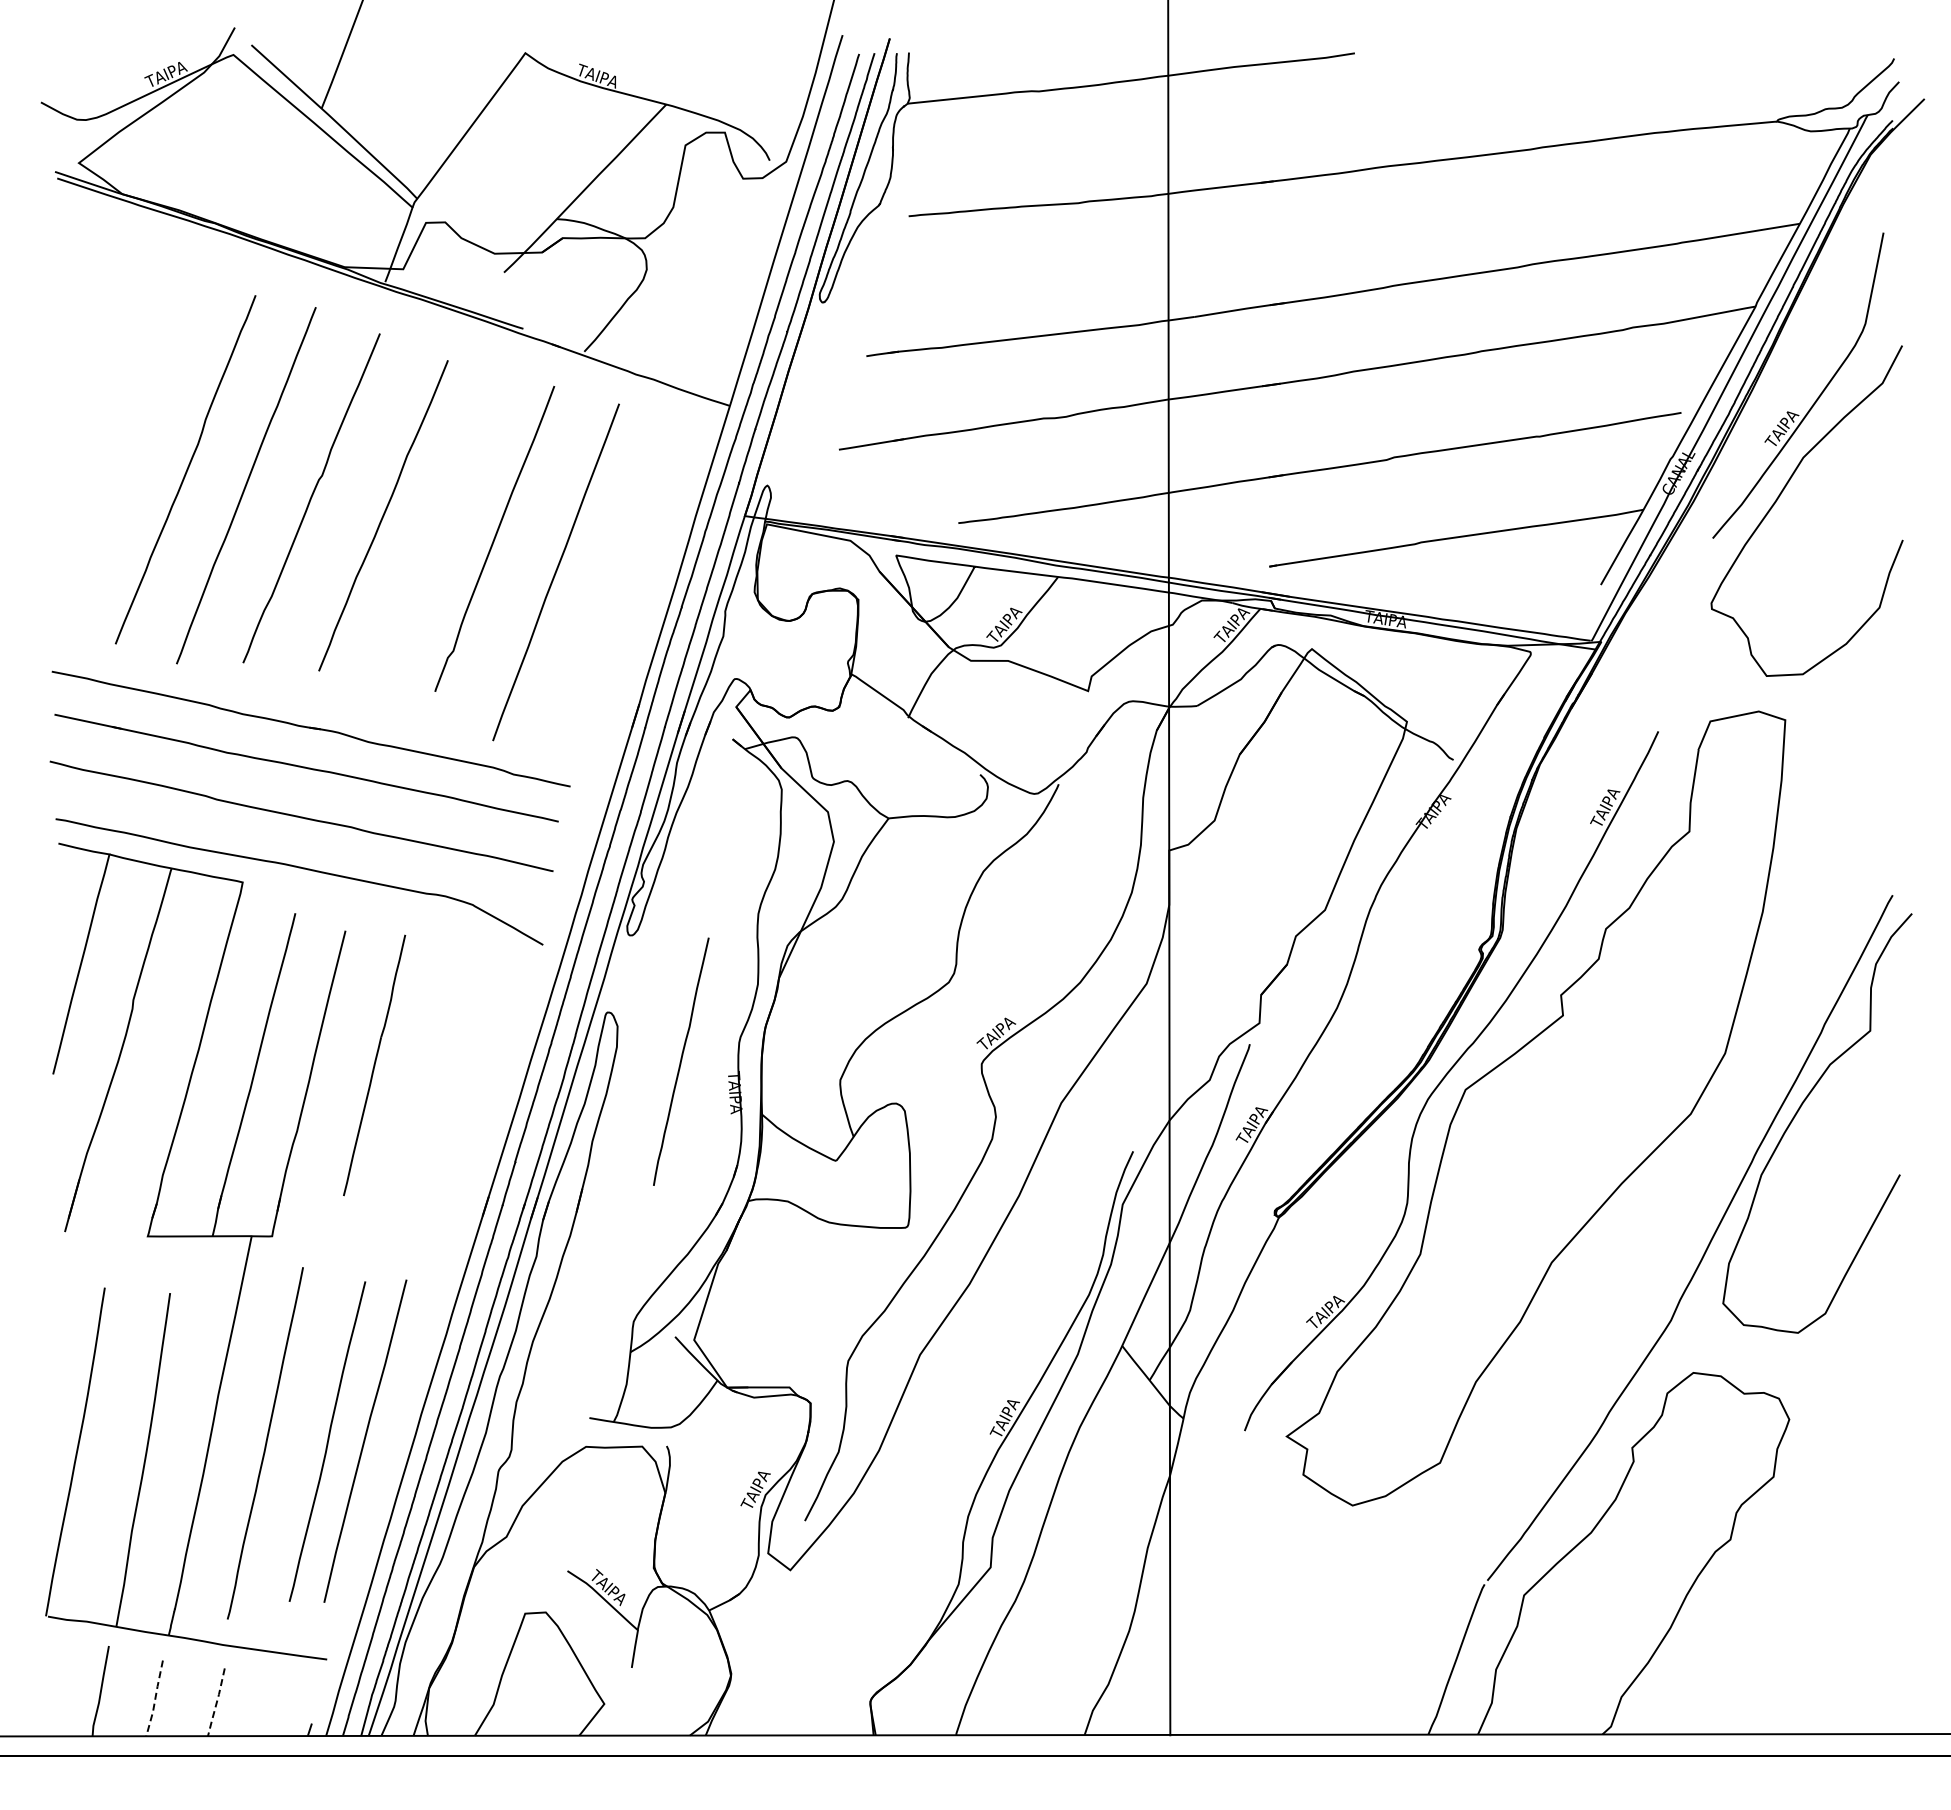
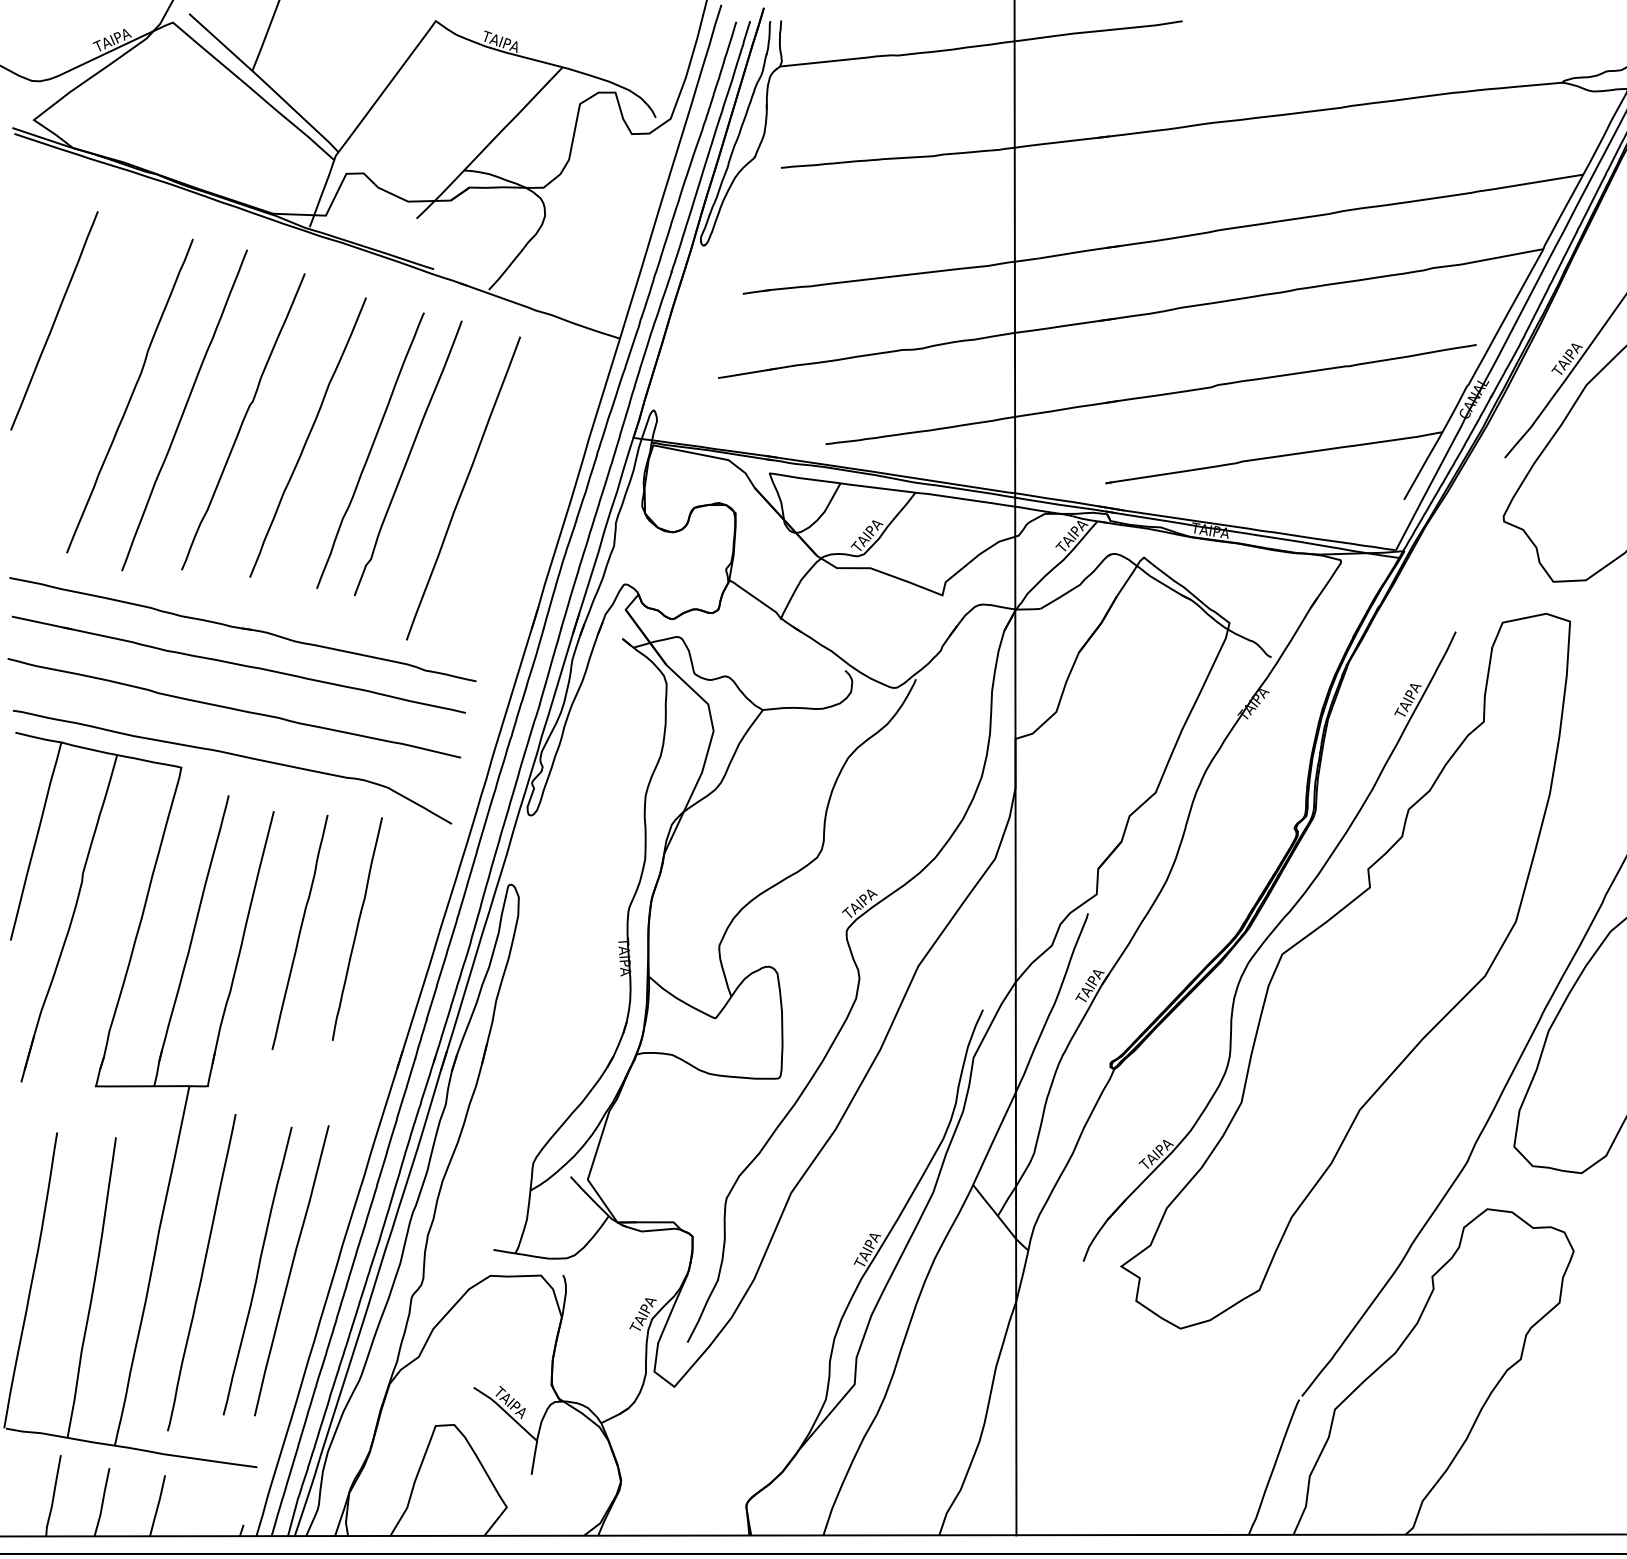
line: (101, 385) -> (54, 320), added
curve: (452, 529) -> (370, 449), added
curve: (681, 1061) -> (357, 928), moved
line: (155, 1698) -> (102, 1502), dashed -> solid
line: (216, 1703) -> (157, 1506), dashed -> solid

